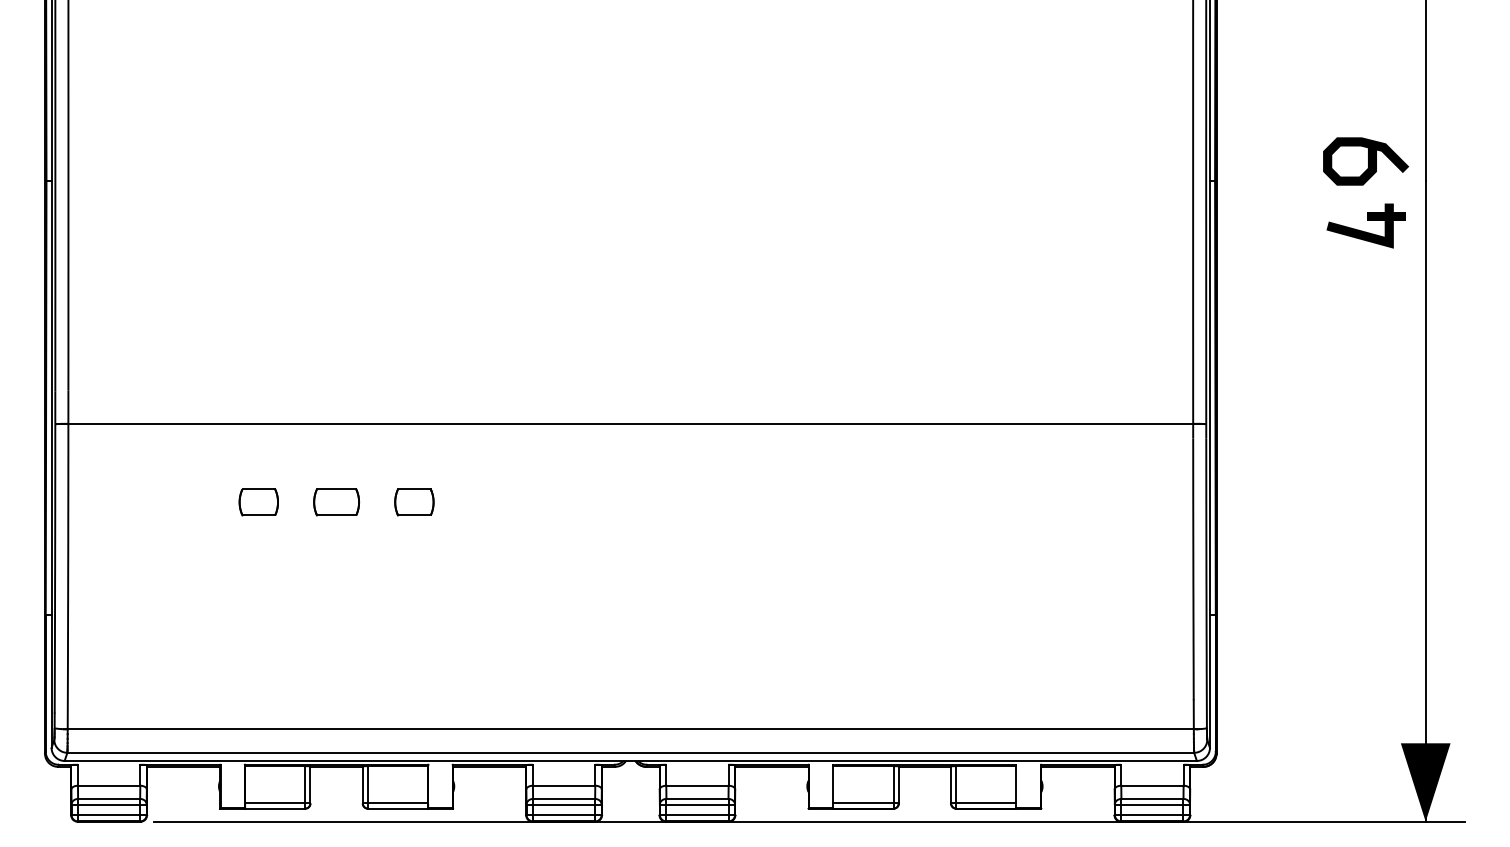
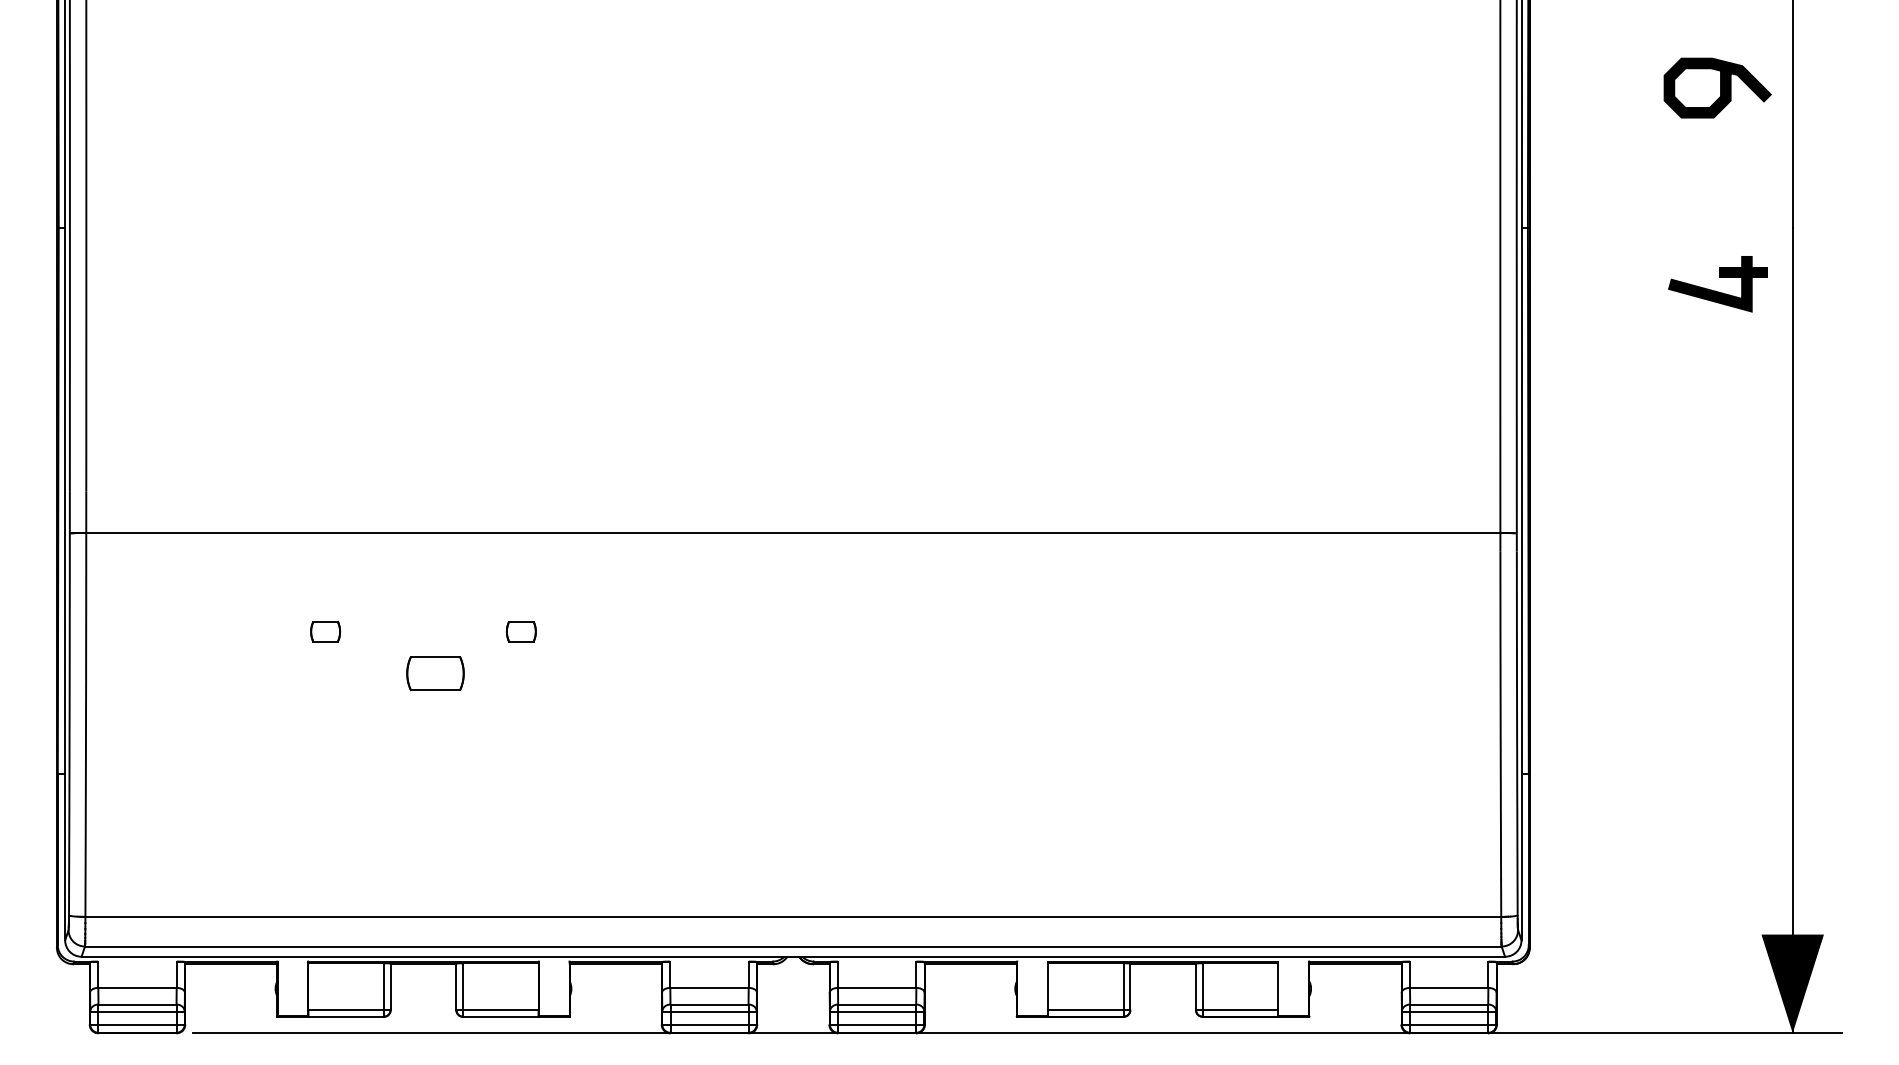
curve: (1368, 161) -> (1720, 87), moved
part: (258, 502) -> (325, 631), size x0.6
part: (336, 502) -> (435, 673), moved
part: (414, 502) -> (521, 631), size x0.6

